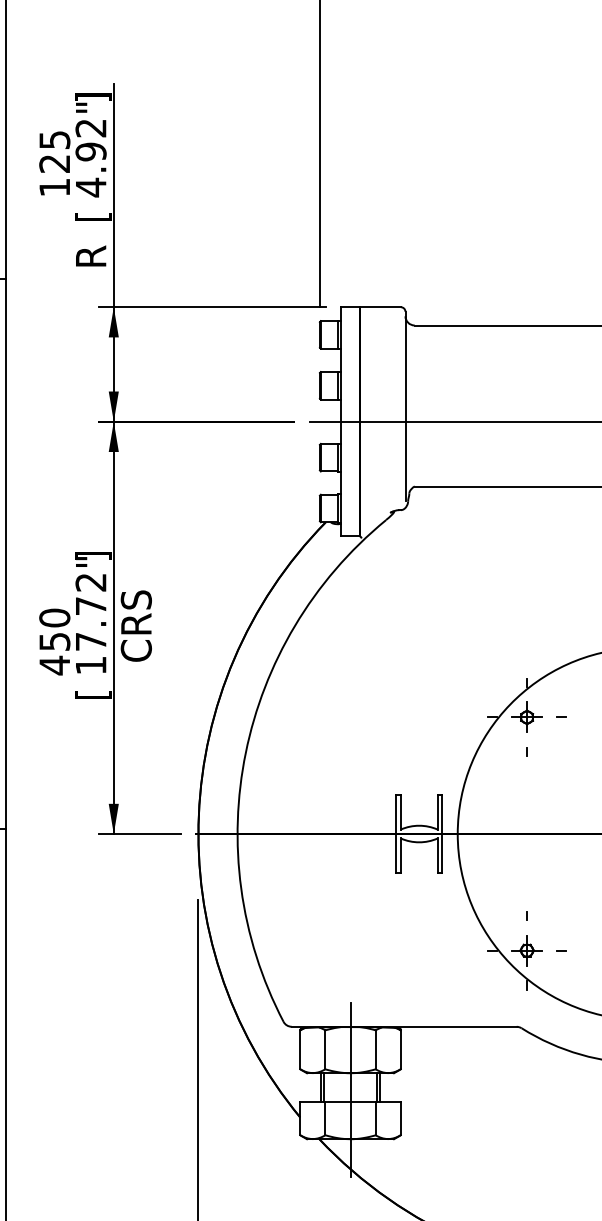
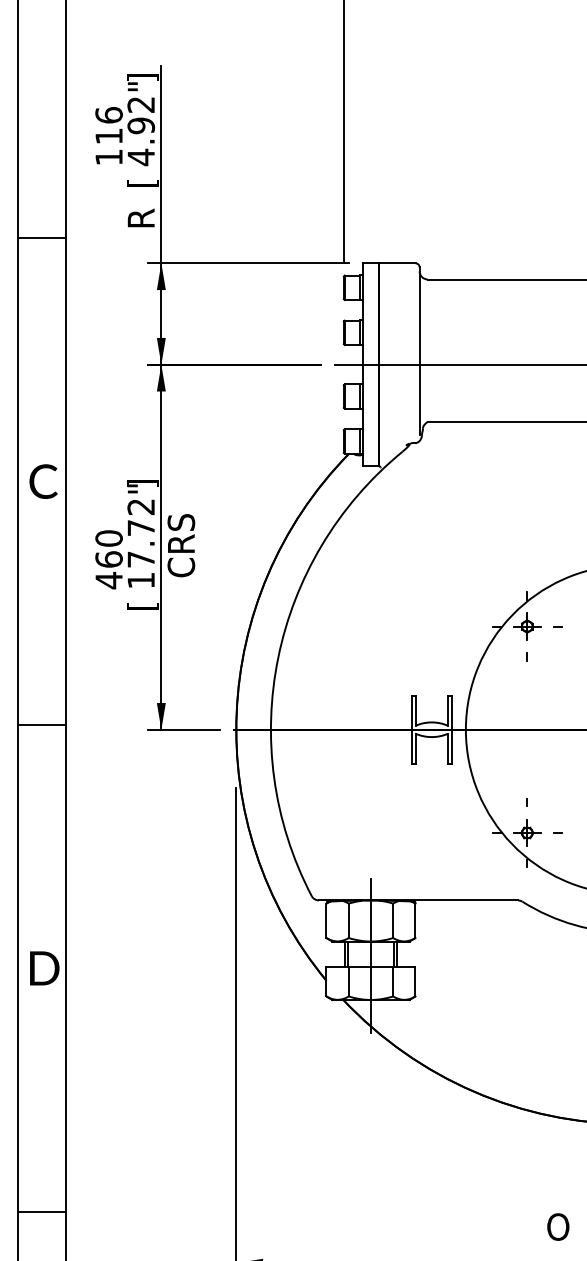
text: (54, 151) -> (108, 125), 125 -> 116
text: (54, 641) -> (108, 559), 450 -> 460

